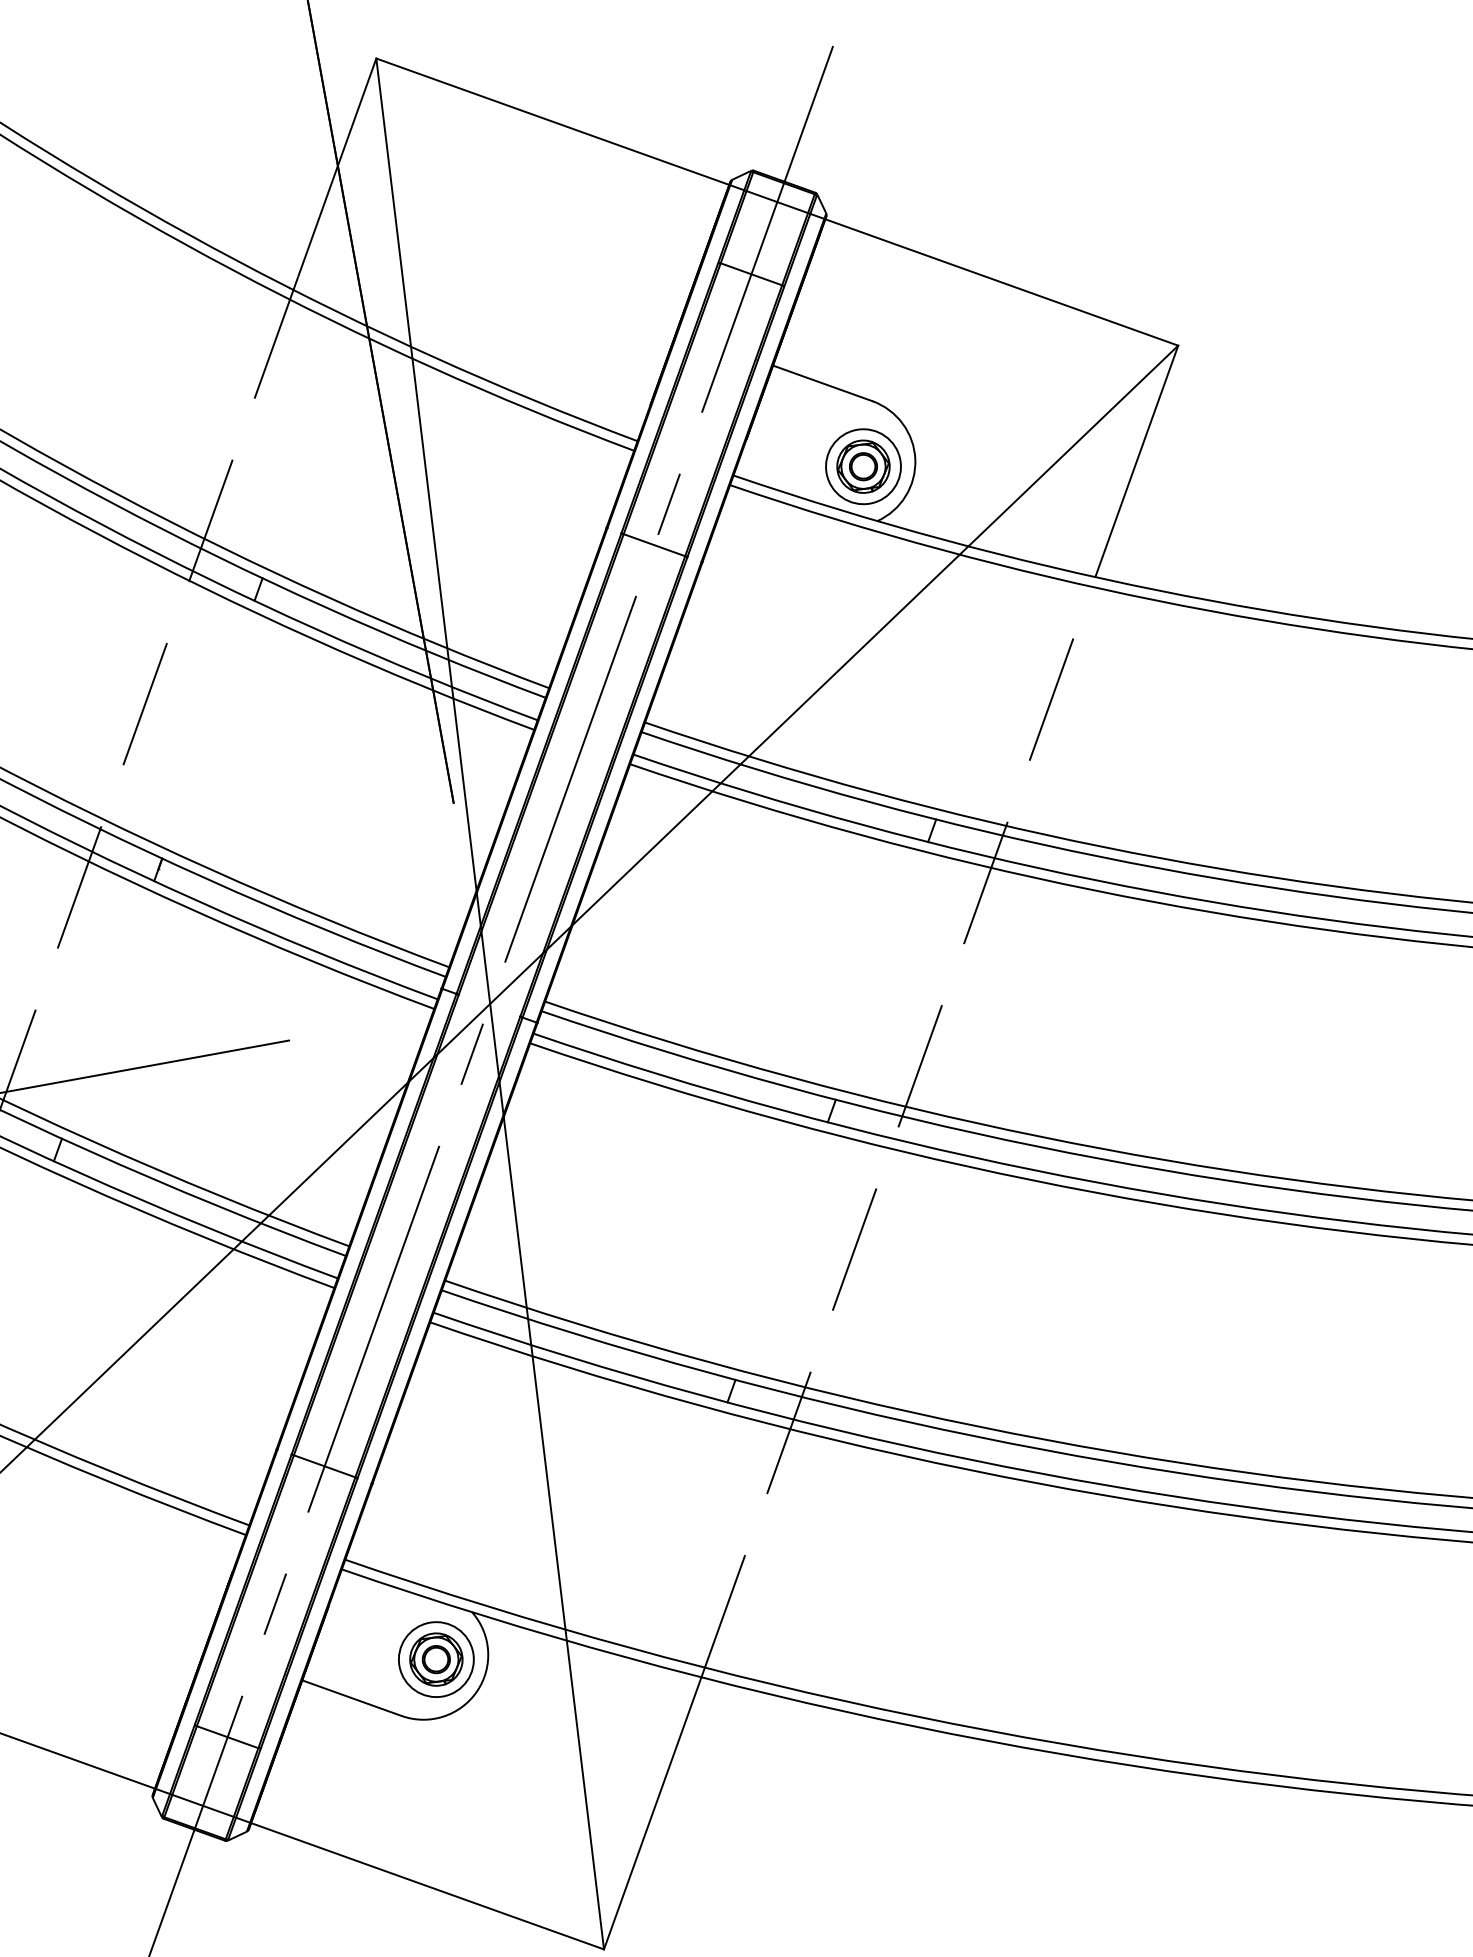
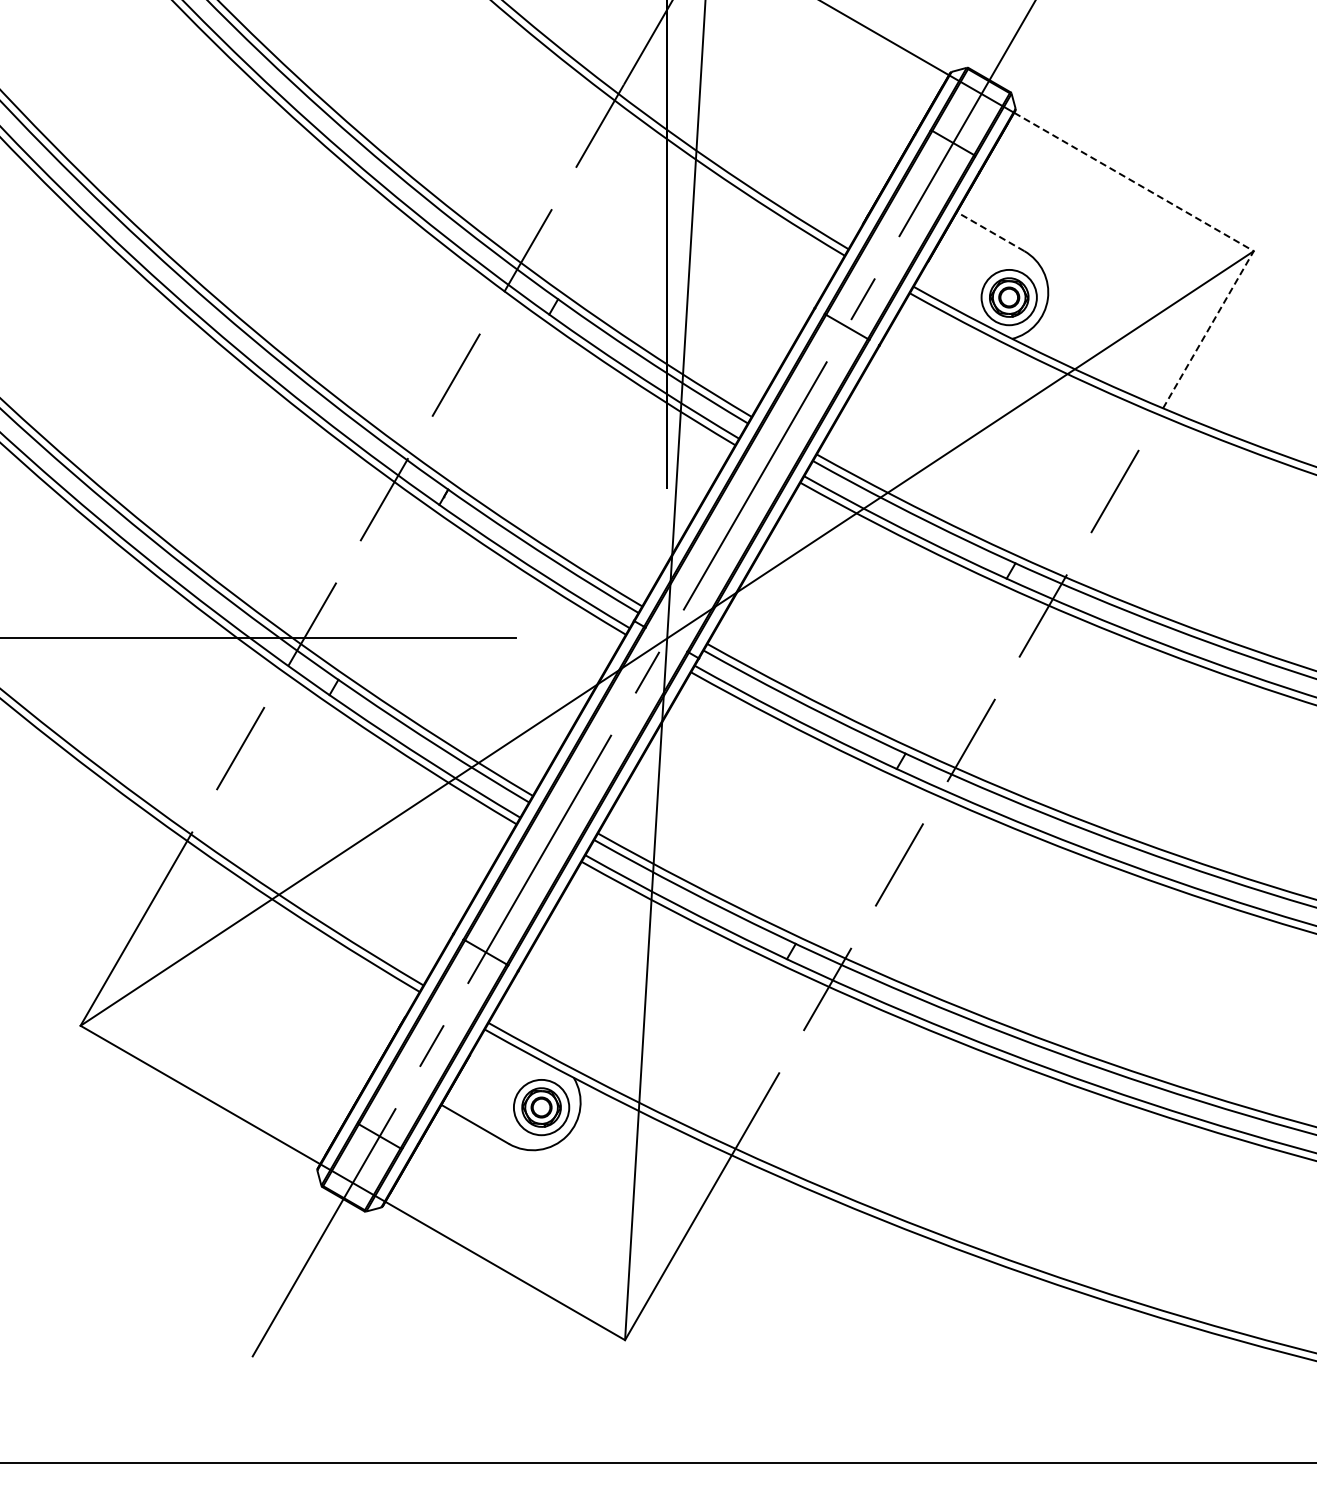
line: (1118, 323) -> (1213, 227), solid -> dashed
line: (822, 383) -> (990, 231), solid -> dashed

